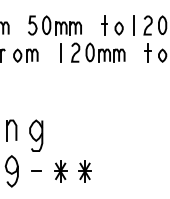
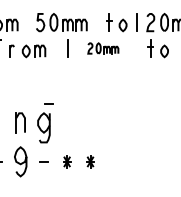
part: (98, 52) -> (103, 48), size x0.6
line: (40, 110) -> (48, 103), added
part: (59, 171) -> (66, 161), size x0.6
part: (84, 171) -> (90, 161), size x0.6

